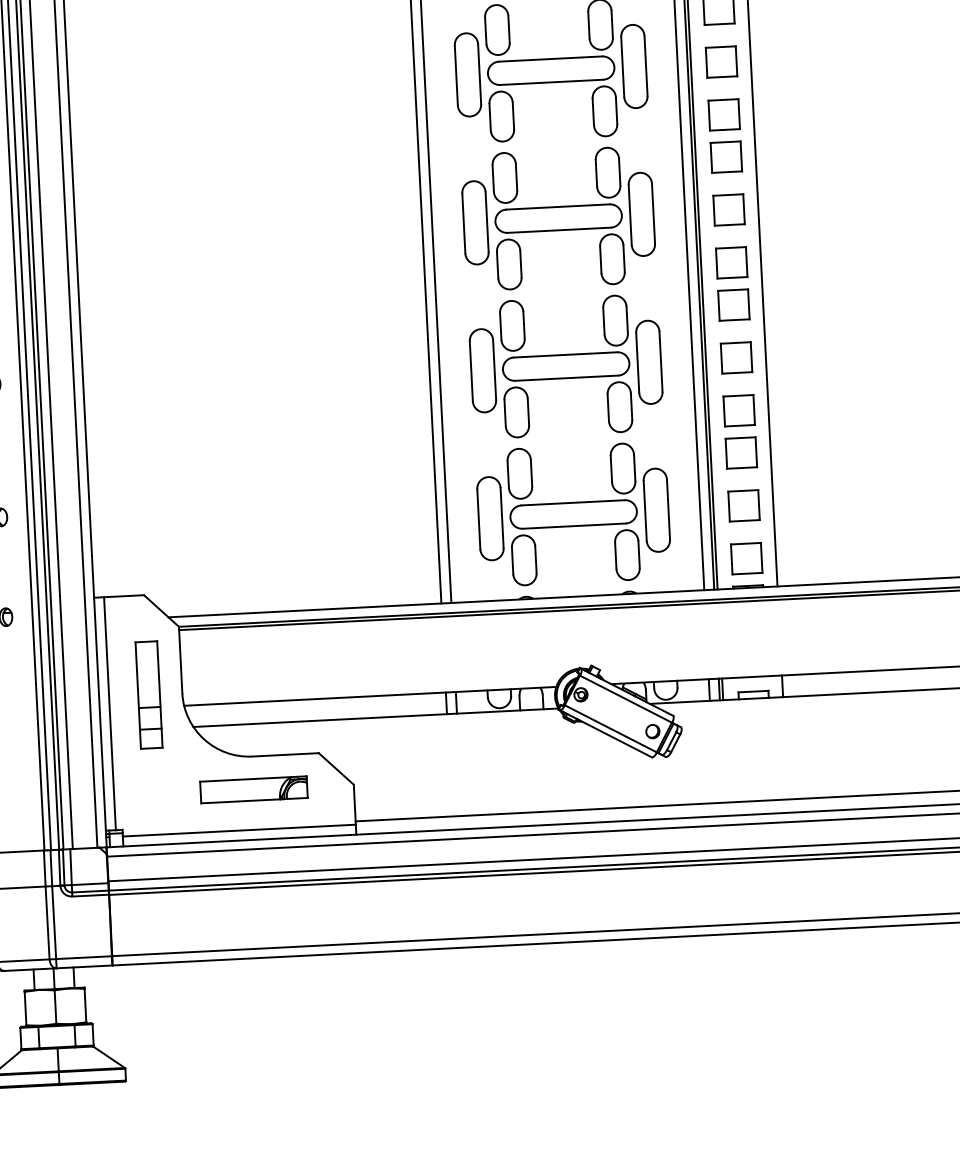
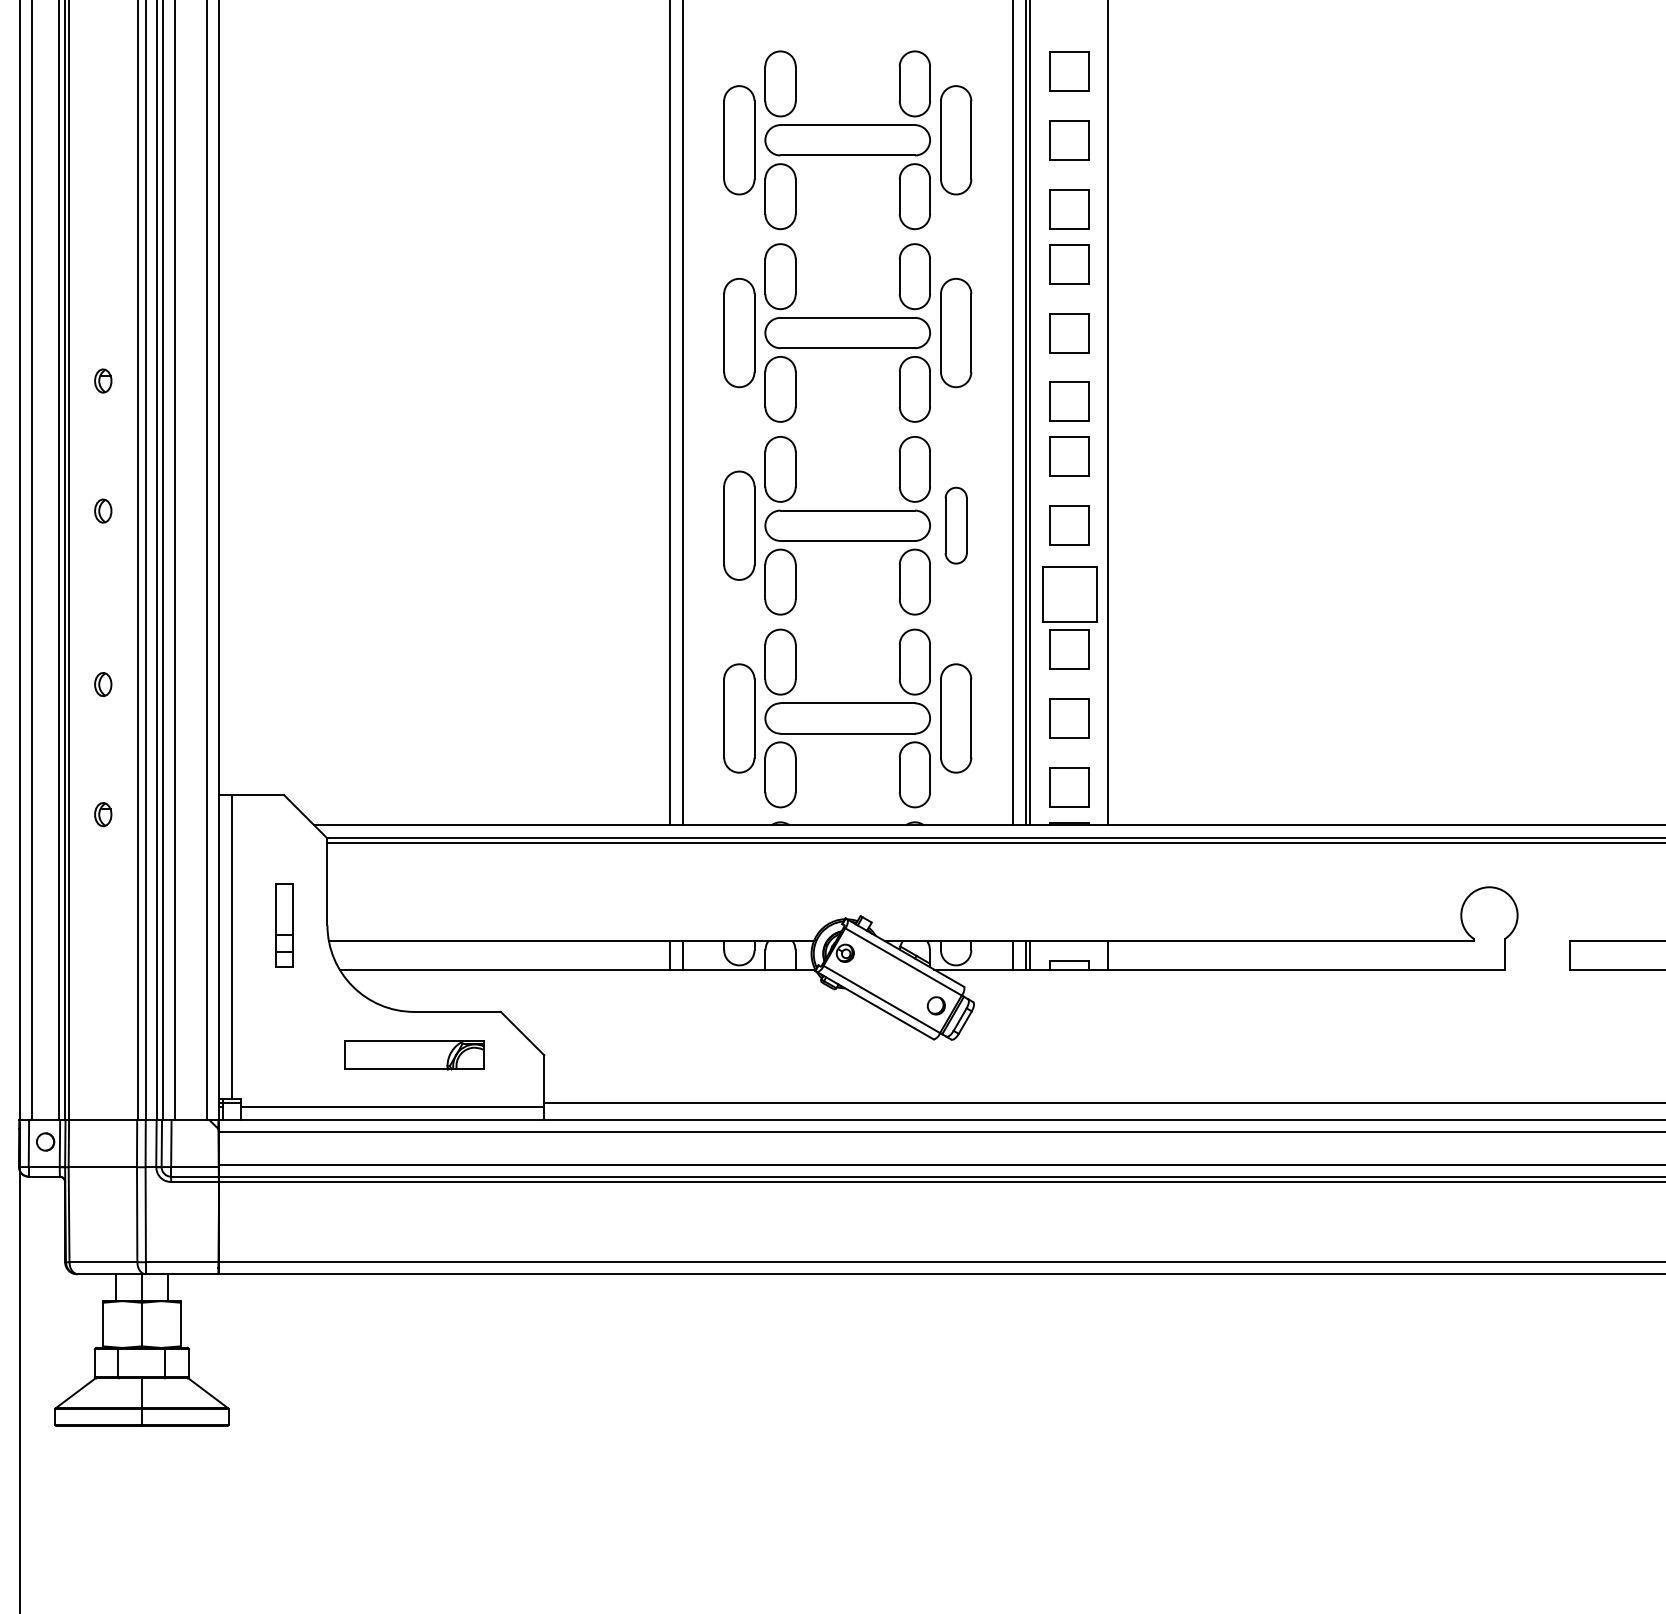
part: (649, 362) -> (956, 525), size x0.7
part: (739, 410) -> (1069, 594), size x1.4
part: (148, 695) -> (283, 925), size x0.6

